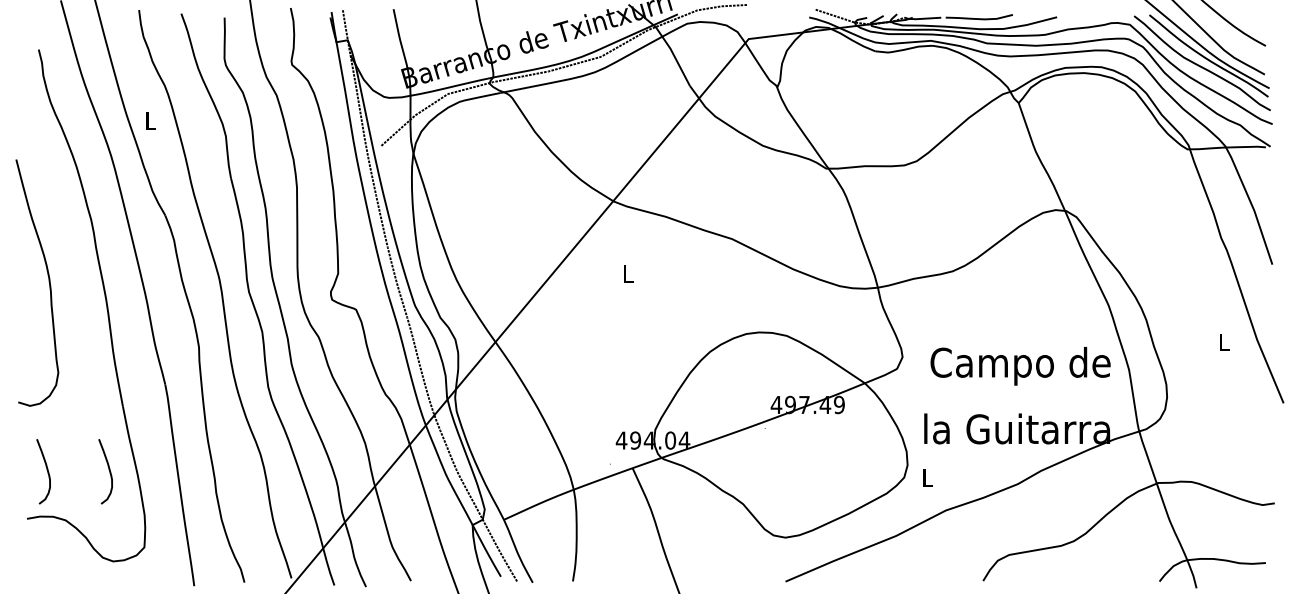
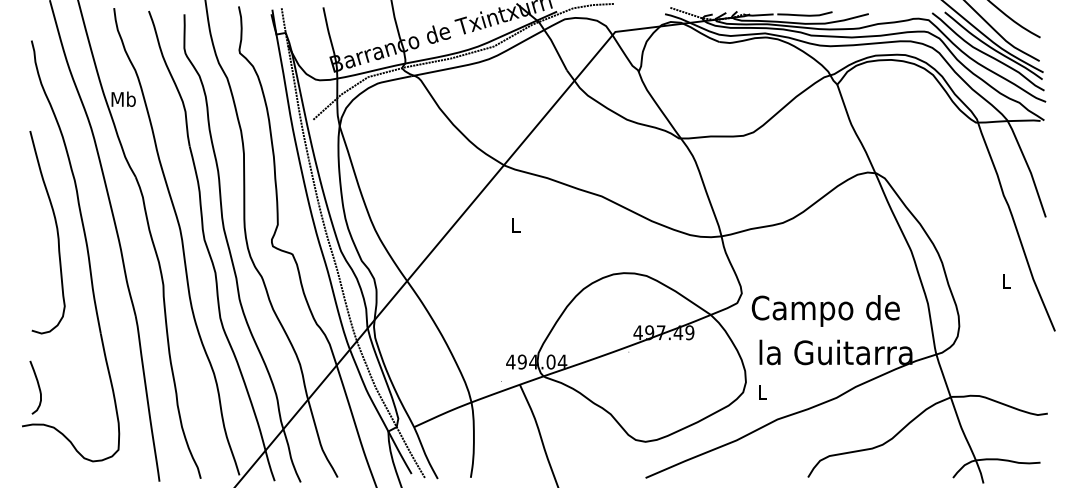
text: (150, 120) -> (123, 98), L -> Mb
curve: (48, 283) -> (56, 232), moved
text: (1020, 365) -> (825, 310), moved
curve: (107, 469) -> (88, 385), removed

